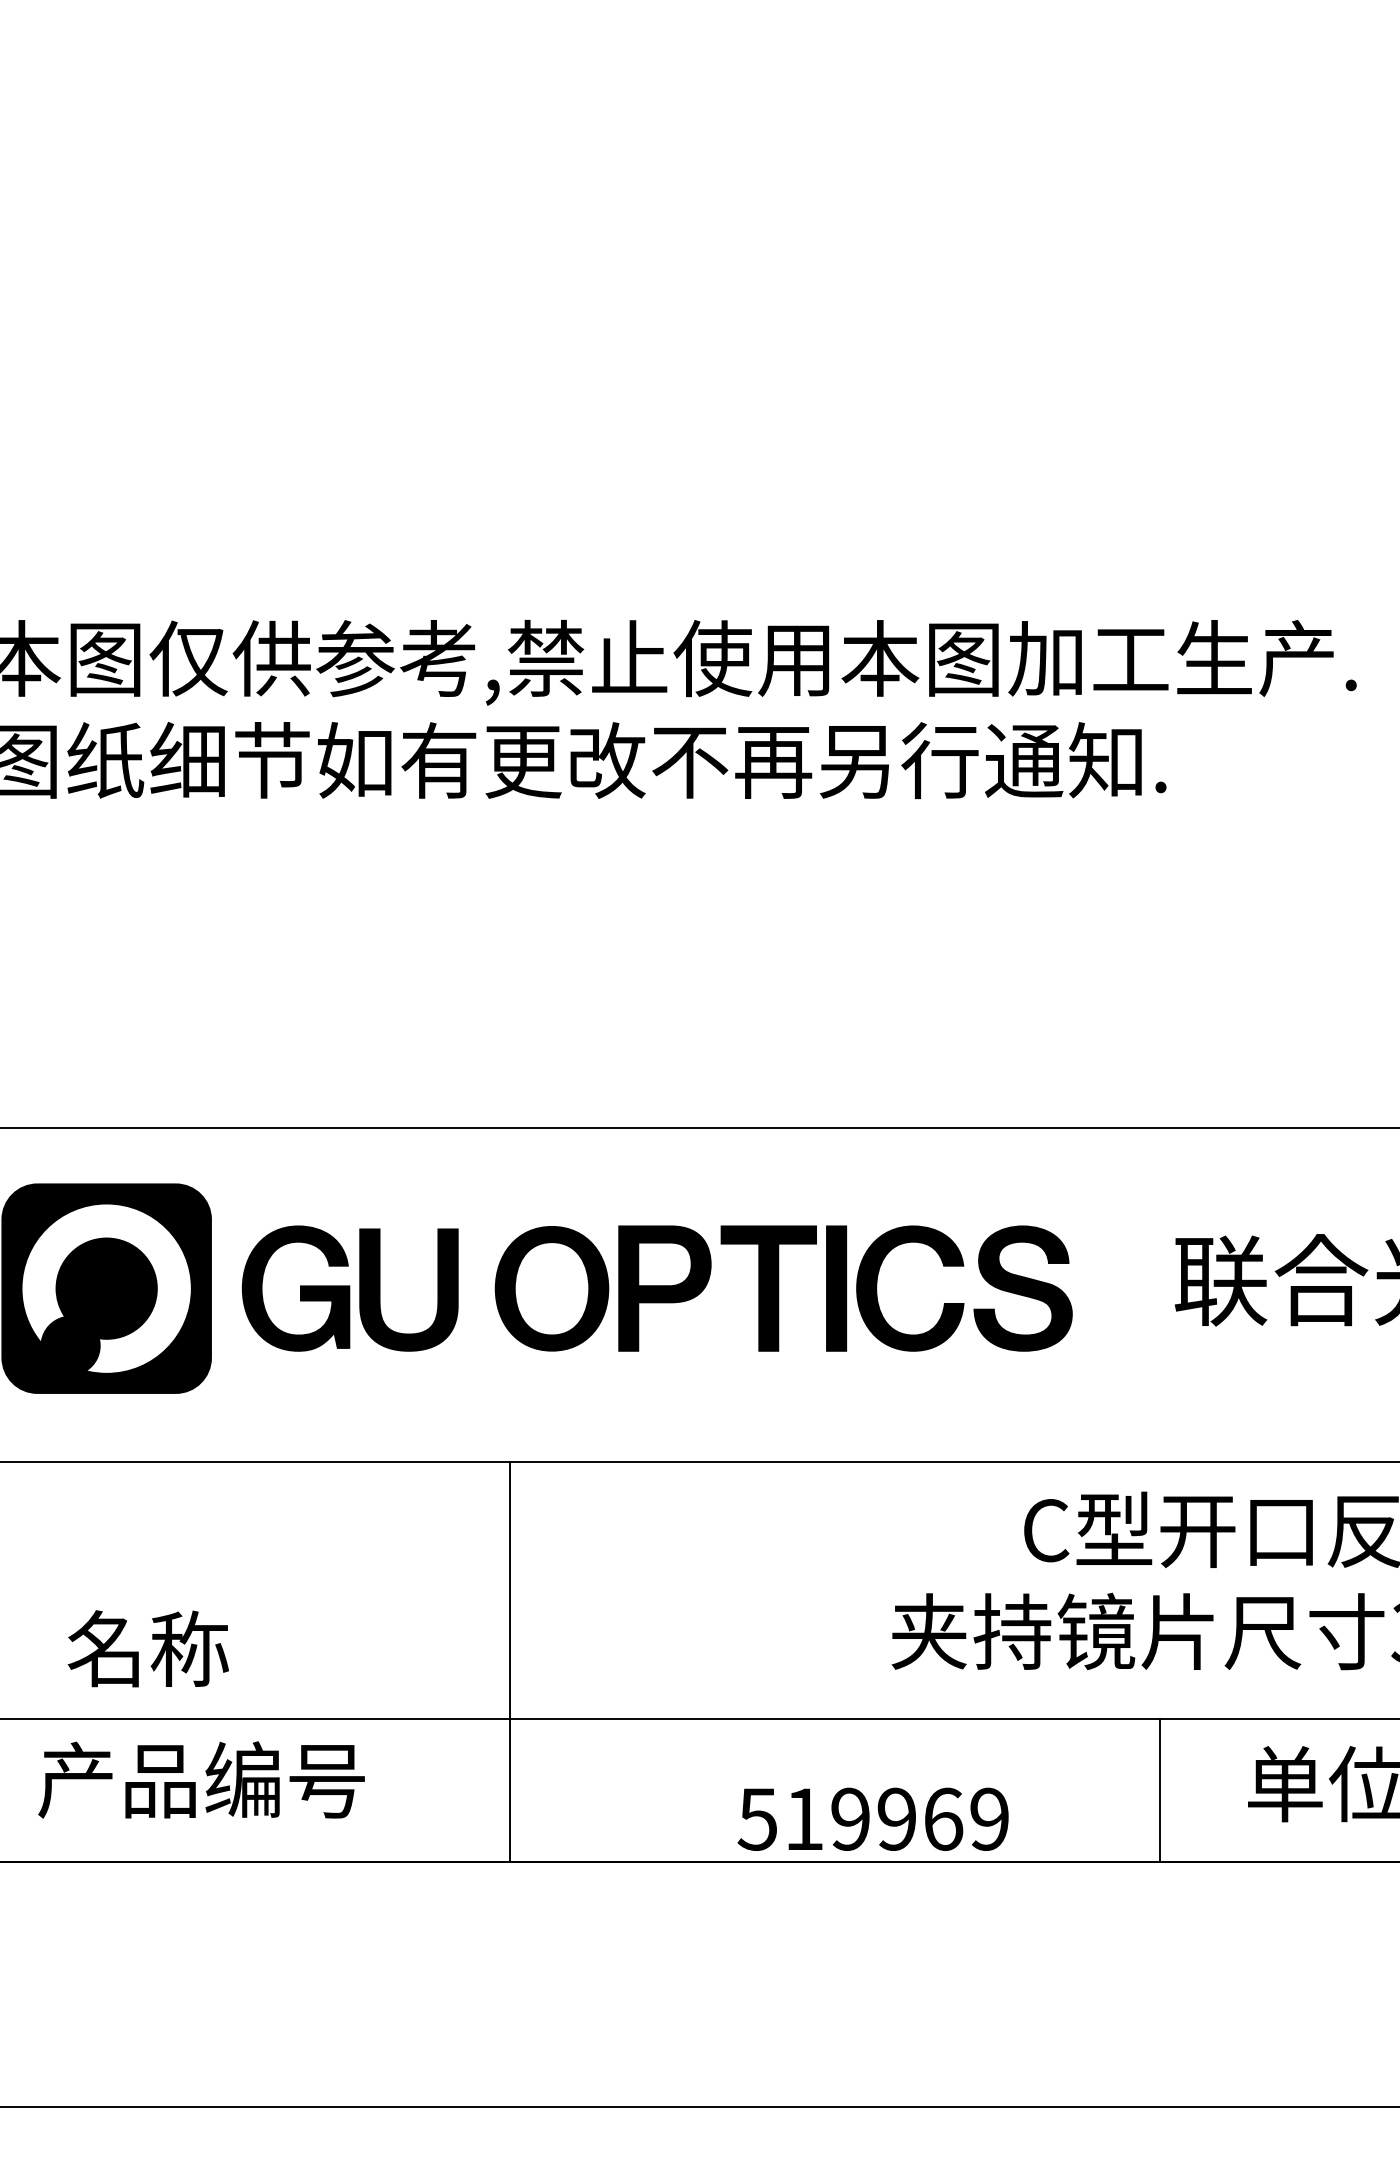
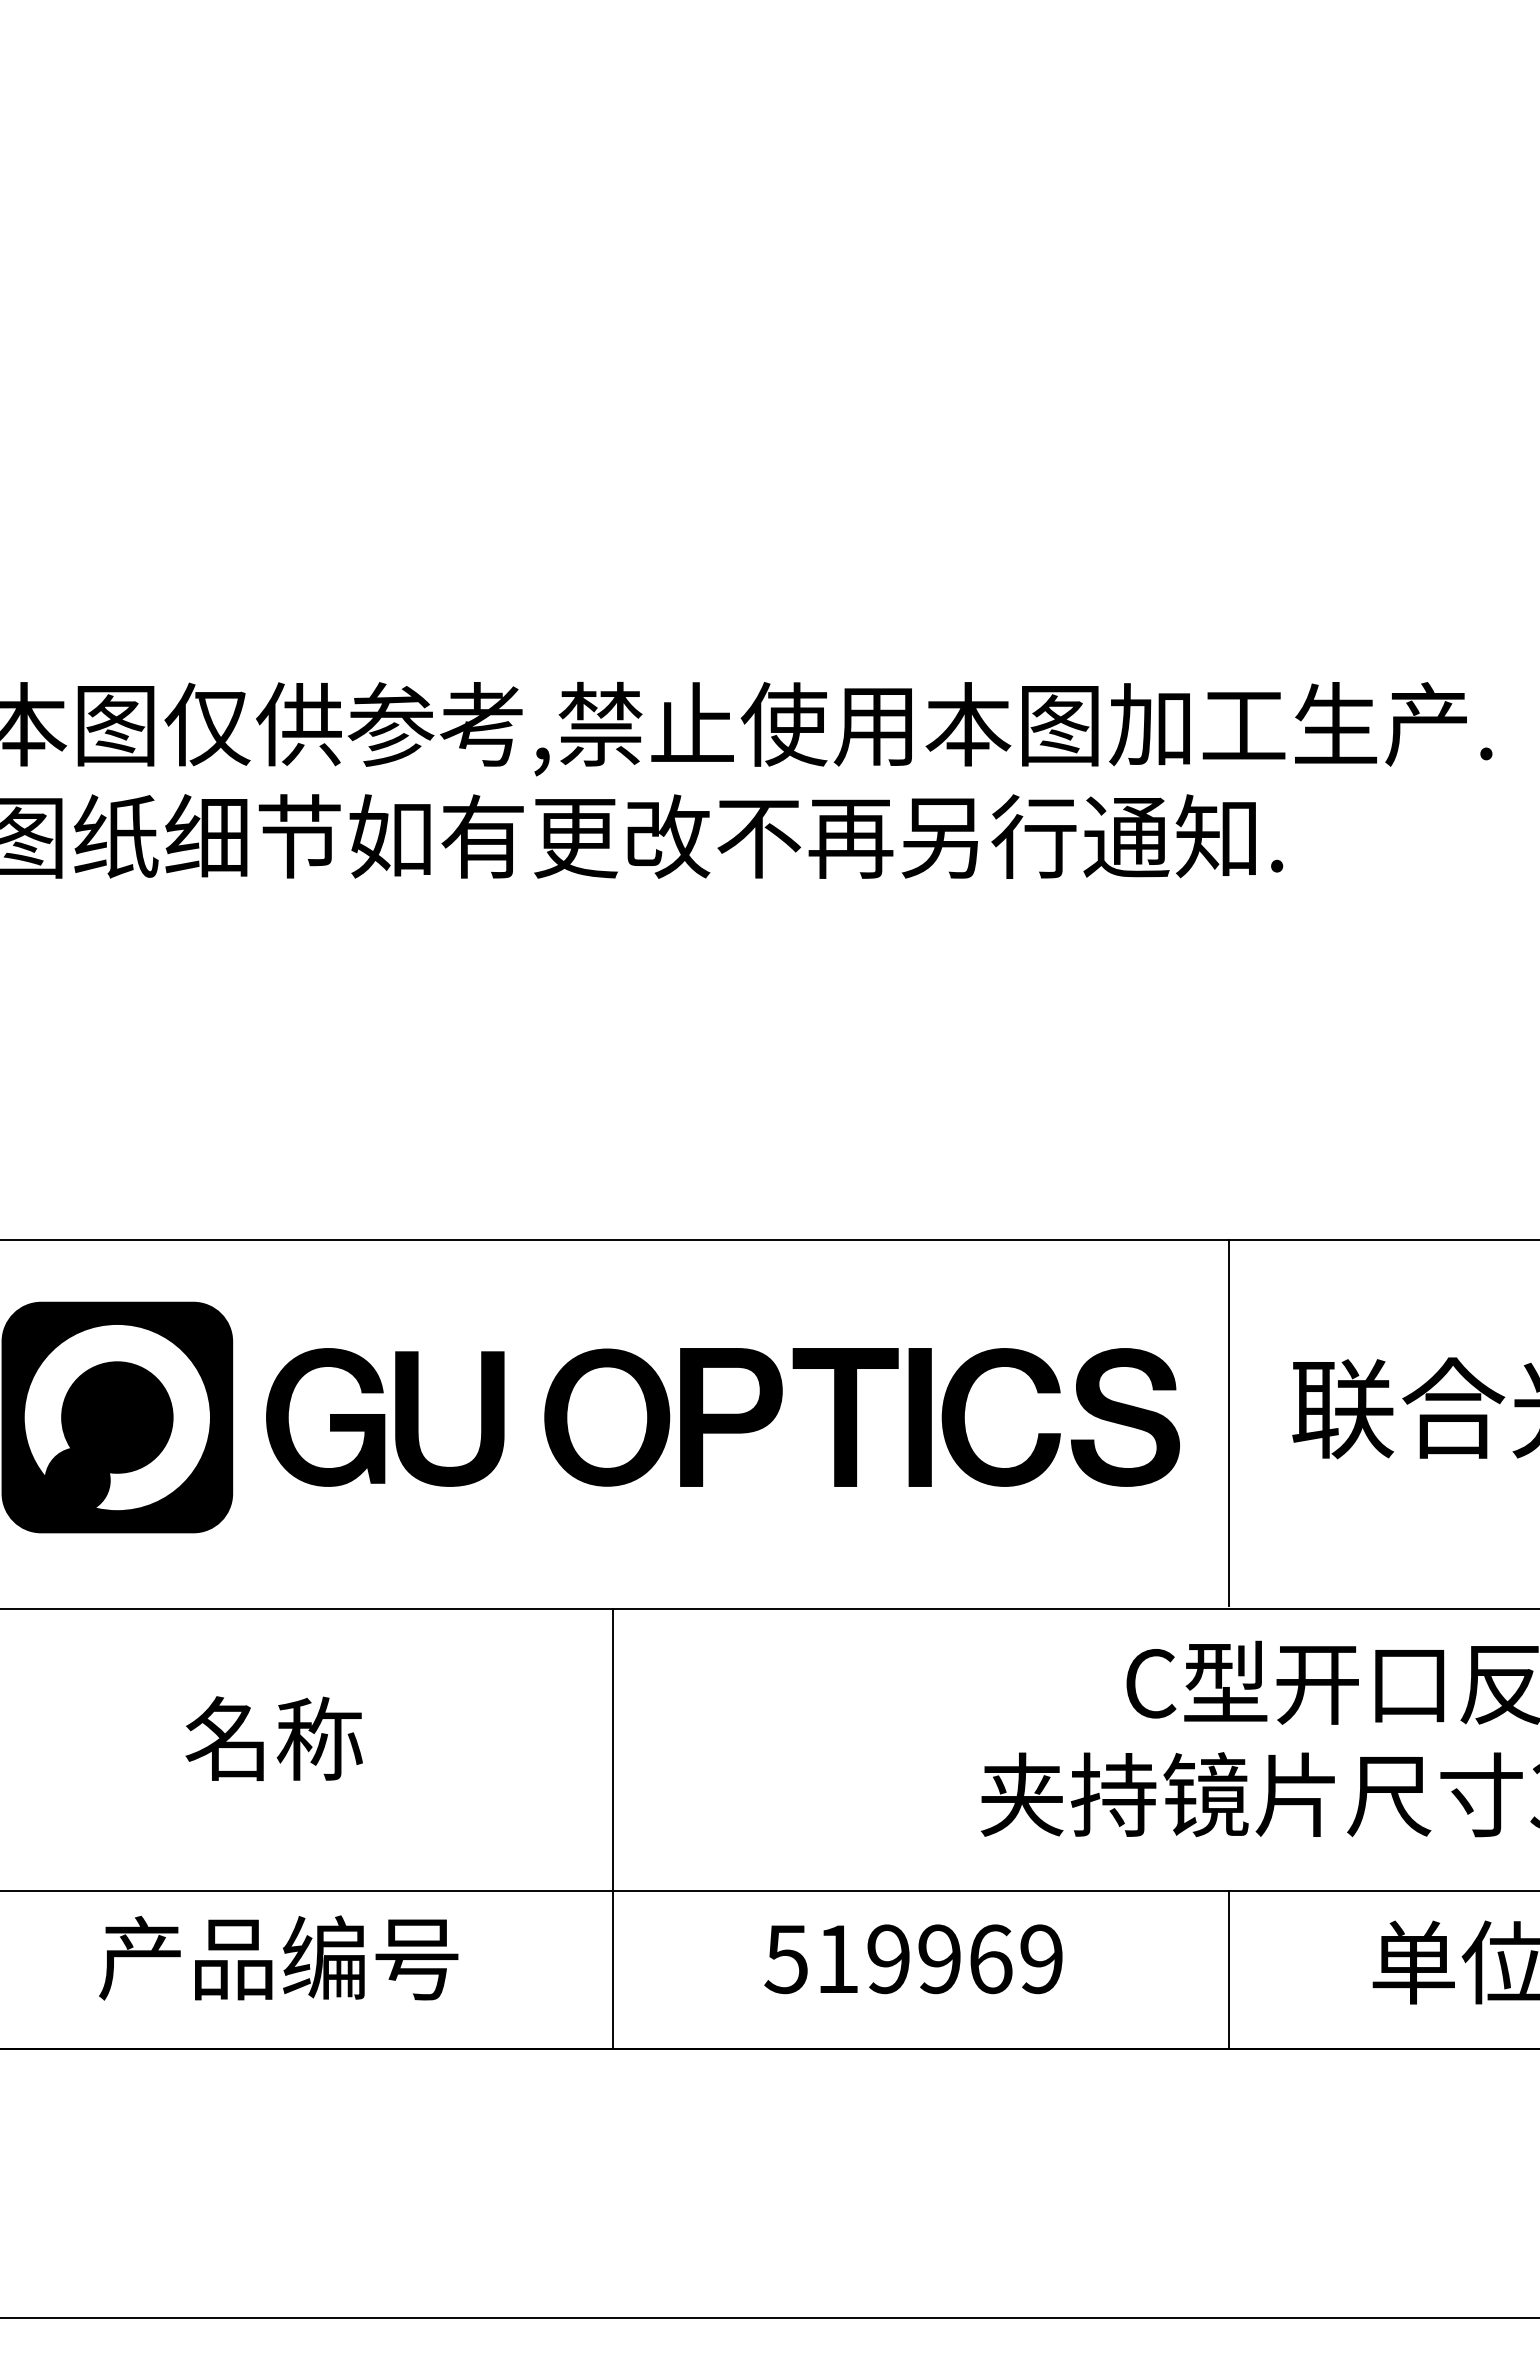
line: (1117, 1294) -> (1229, 1423), added
text: (147, 1648) -> (273, 1738), moved
line: (509, 1662) -> (612, 1828), moved
text: (201, 1779) -> (278, 1957), moved
line: (1160, 1790) -> (1229, 1969), moved
text: (873, 1819) -> (913, 1959), moved

